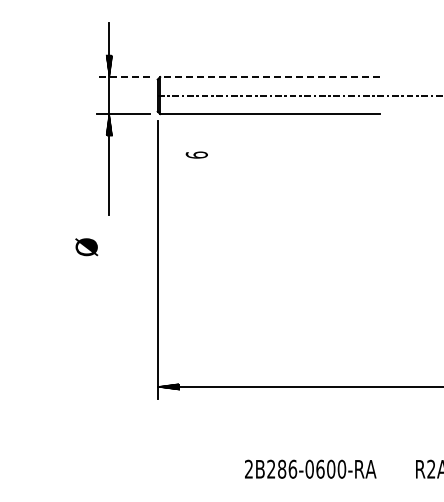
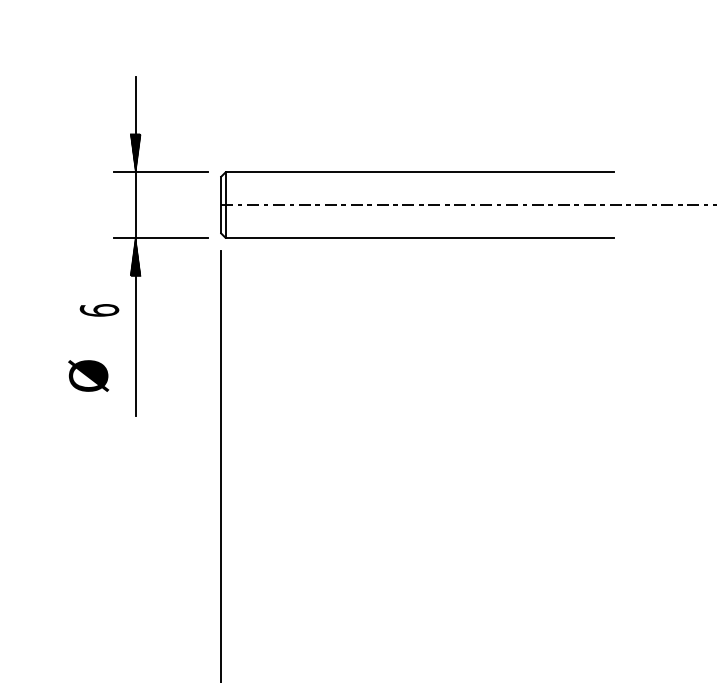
line: (123, 77) -> (160, 173), dashed -> solid
line: (269, 77) -> (418, 173), dashed -> solid
text: (196, 154) -> (98, 309), moved
text: (86, 247) -> (88, 376), moved

